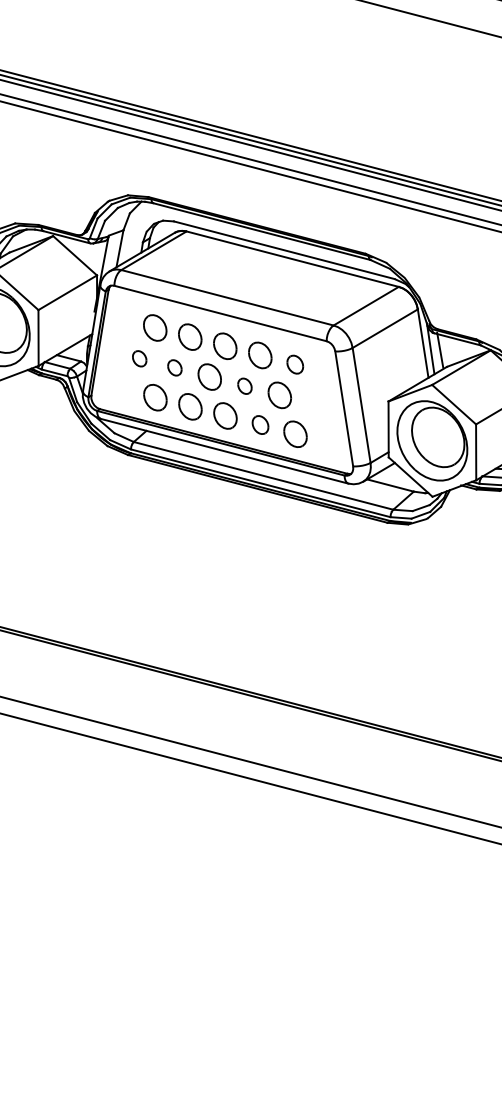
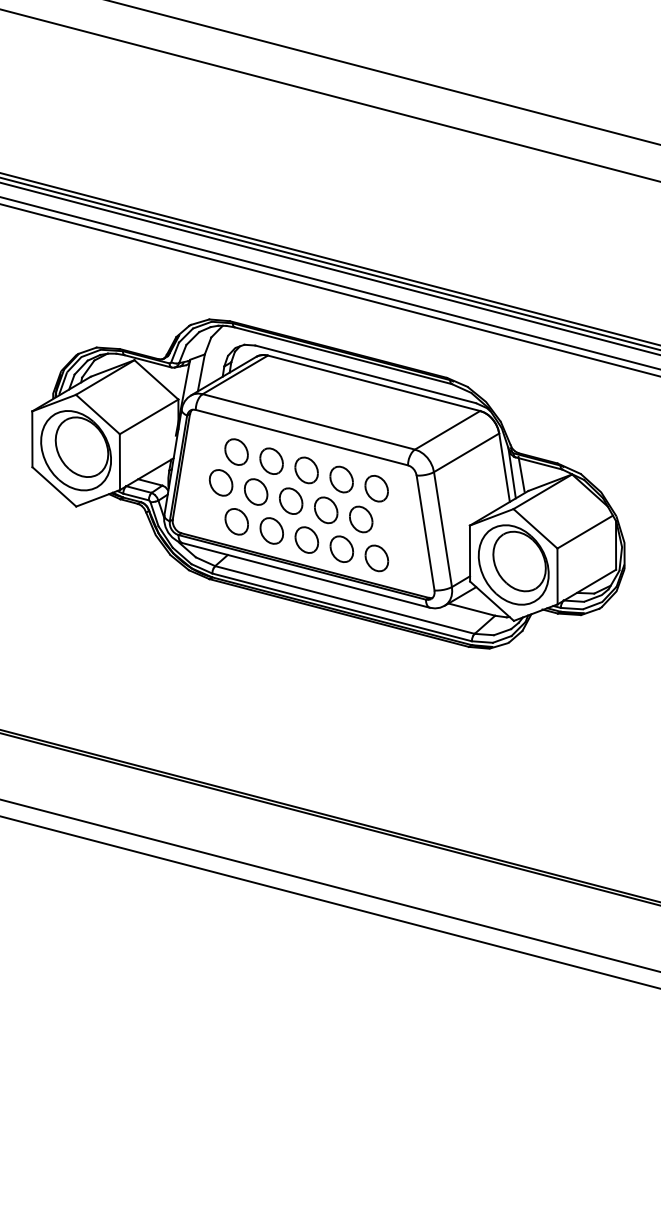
part: (139, 358) -> (220, 482), size x1.67
part: (295, 364) -> (376, 488), size x1.43
part: (175, 367) -> (256, 491), size x1.67
part: (245, 386) -> (326, 510), size x1.67
part: (260, 424) -> (341, 548), size x1.43

